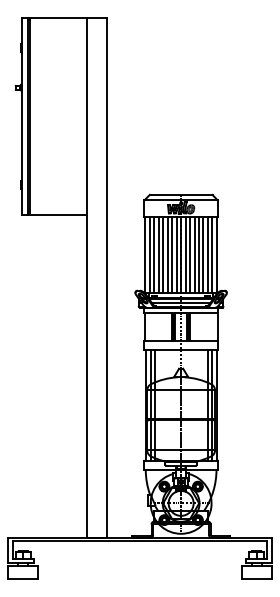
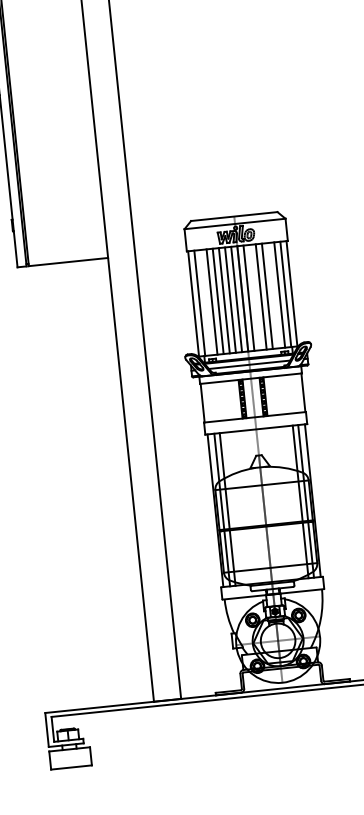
line: (154, 254) -> (206, 302), removed
line: (190, 254) -> (255, 297), removed
line: (203, 254) -> (273, 295), removed

